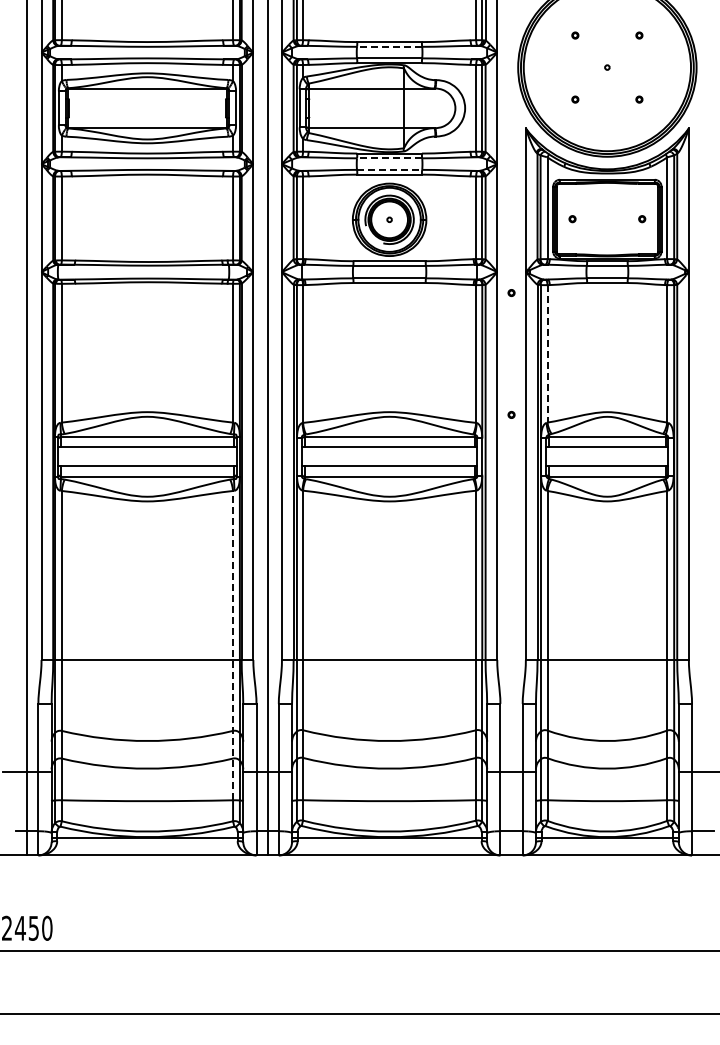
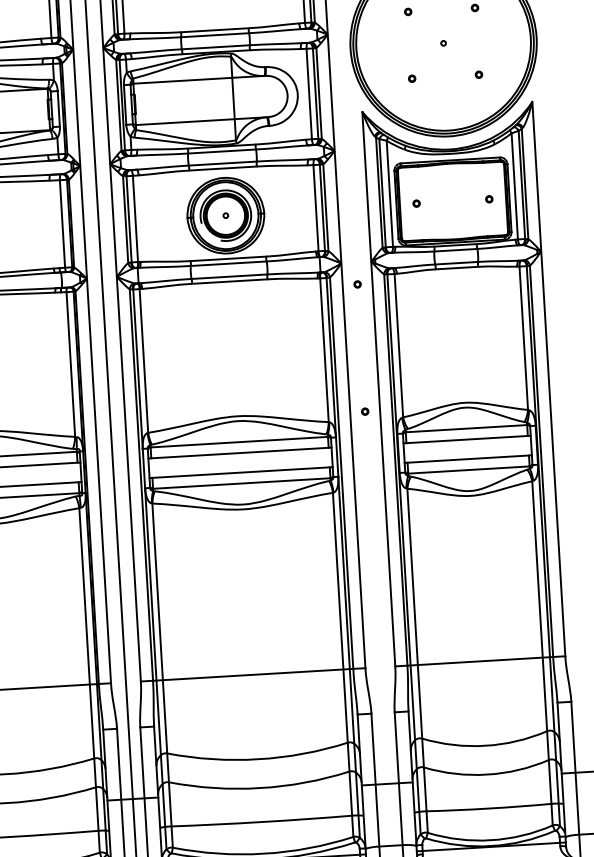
line: (389, 46) -> (215, 34), dashed -> solid
line: (389, 158) -> (221, 151), dashed -> solid
line: (389, 169) -> (222, 163), dashed -> solid
line: (547, 353) -> (398, 345), dashed -> solid
line: (233, 645) -> (89, 669), dashed -> solid

